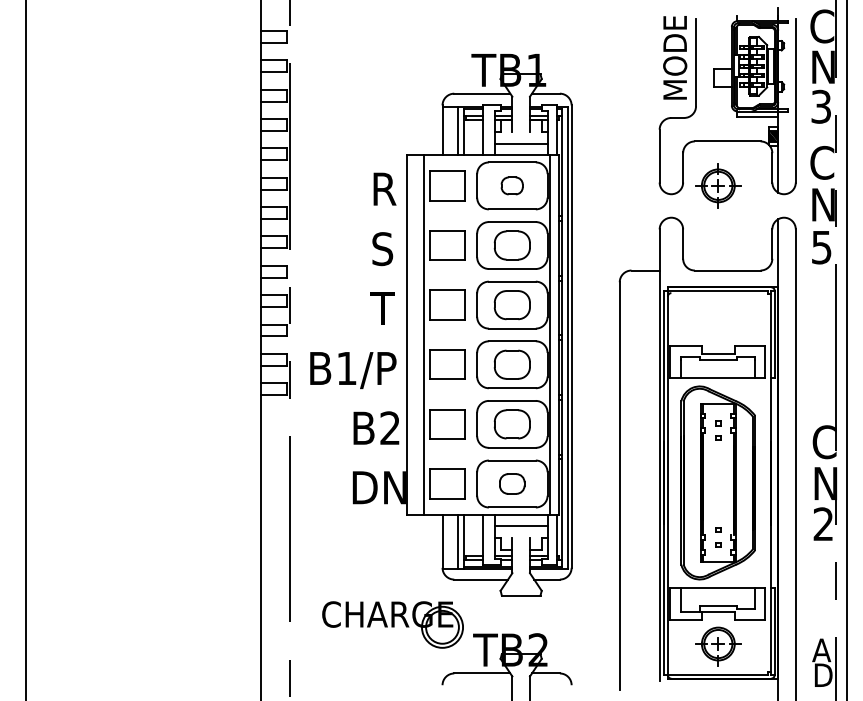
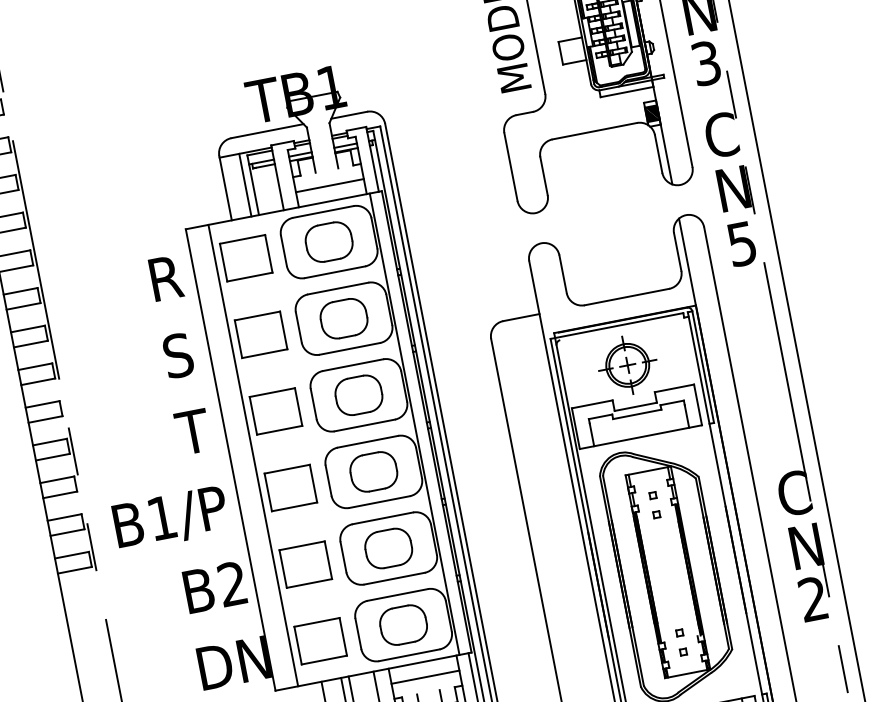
part: (511, 185) -> (327, 241), size x1.67
part: (718, 185) -> (627, 364), moved
part: (511, 483) -> (402, 624), size x1.43

